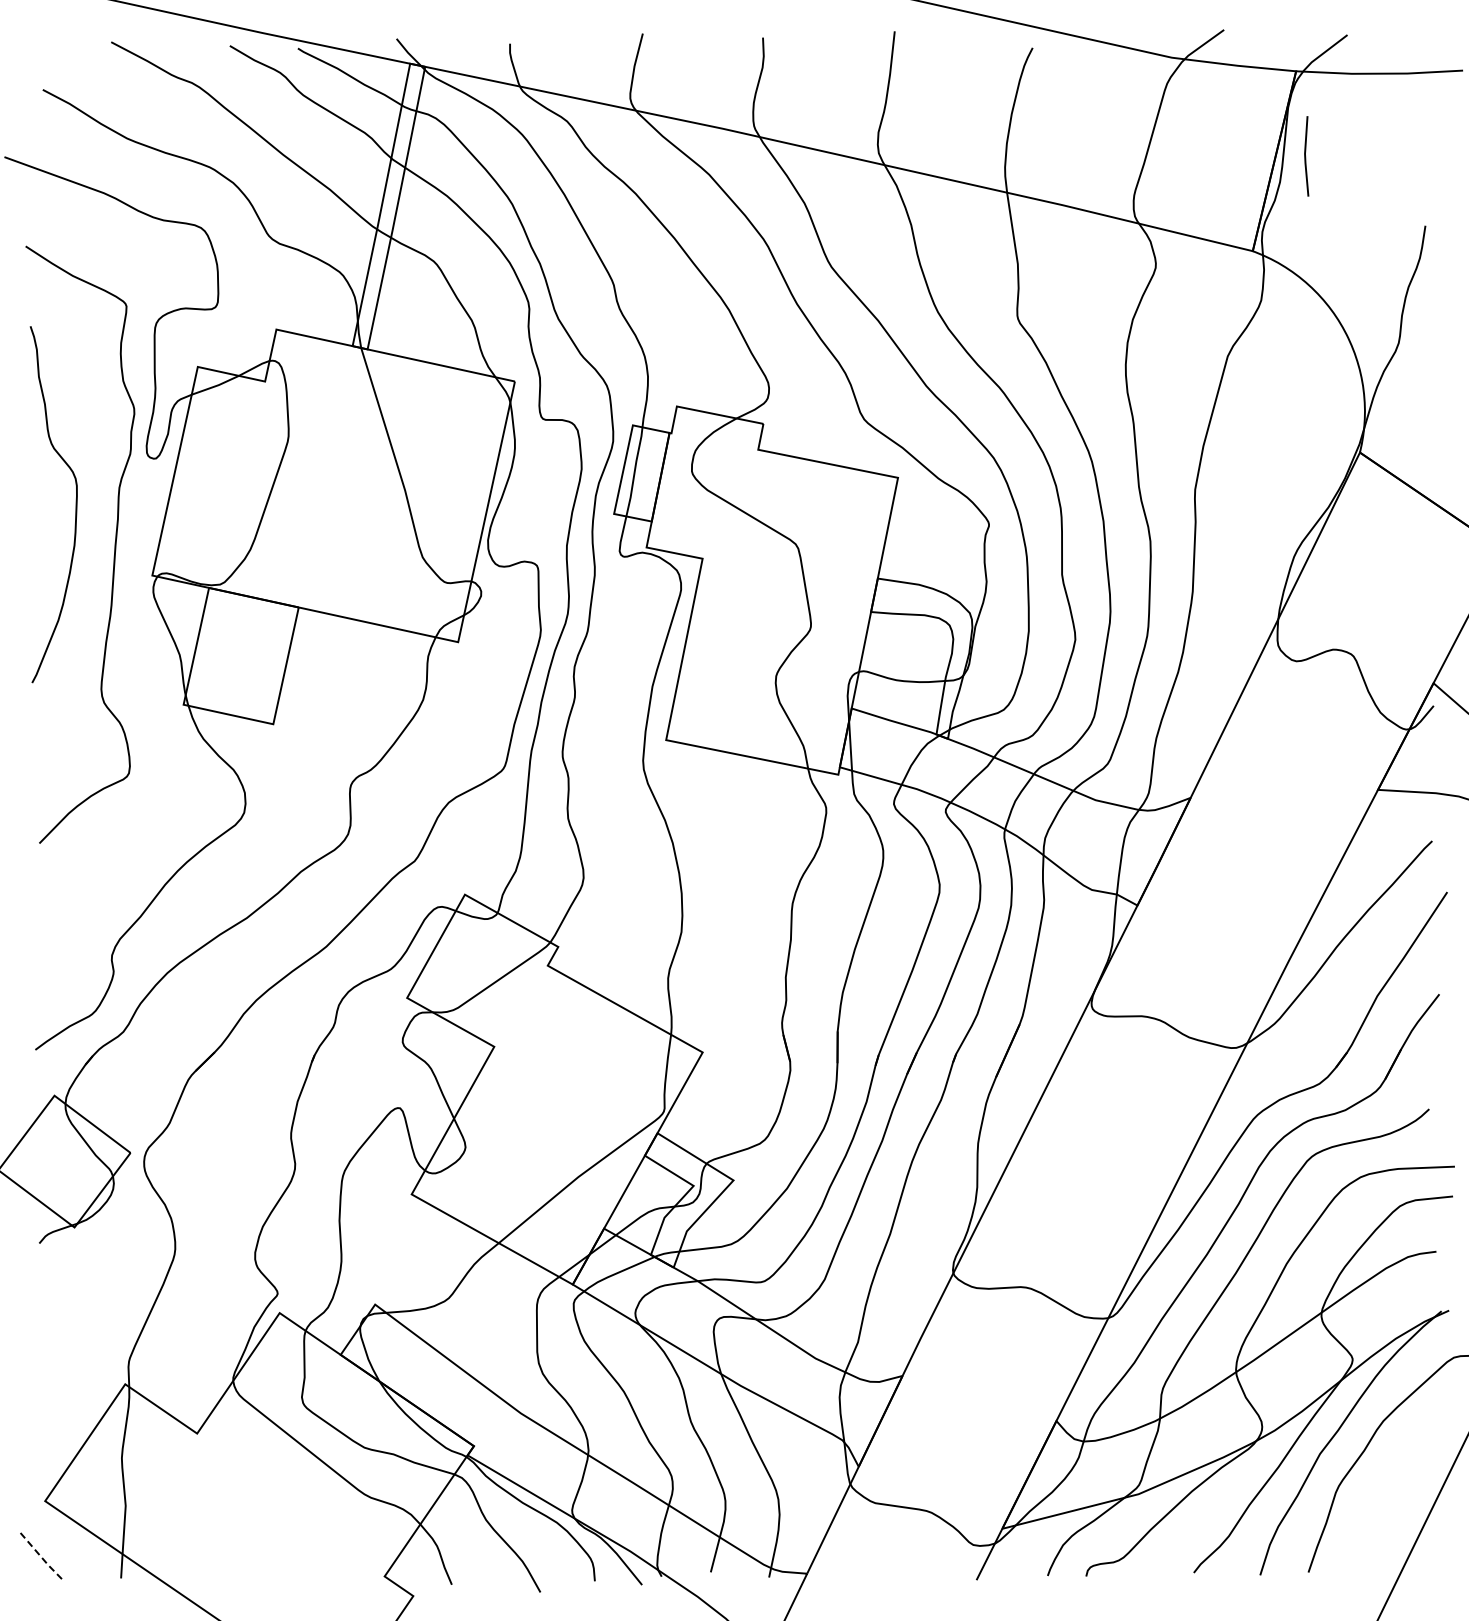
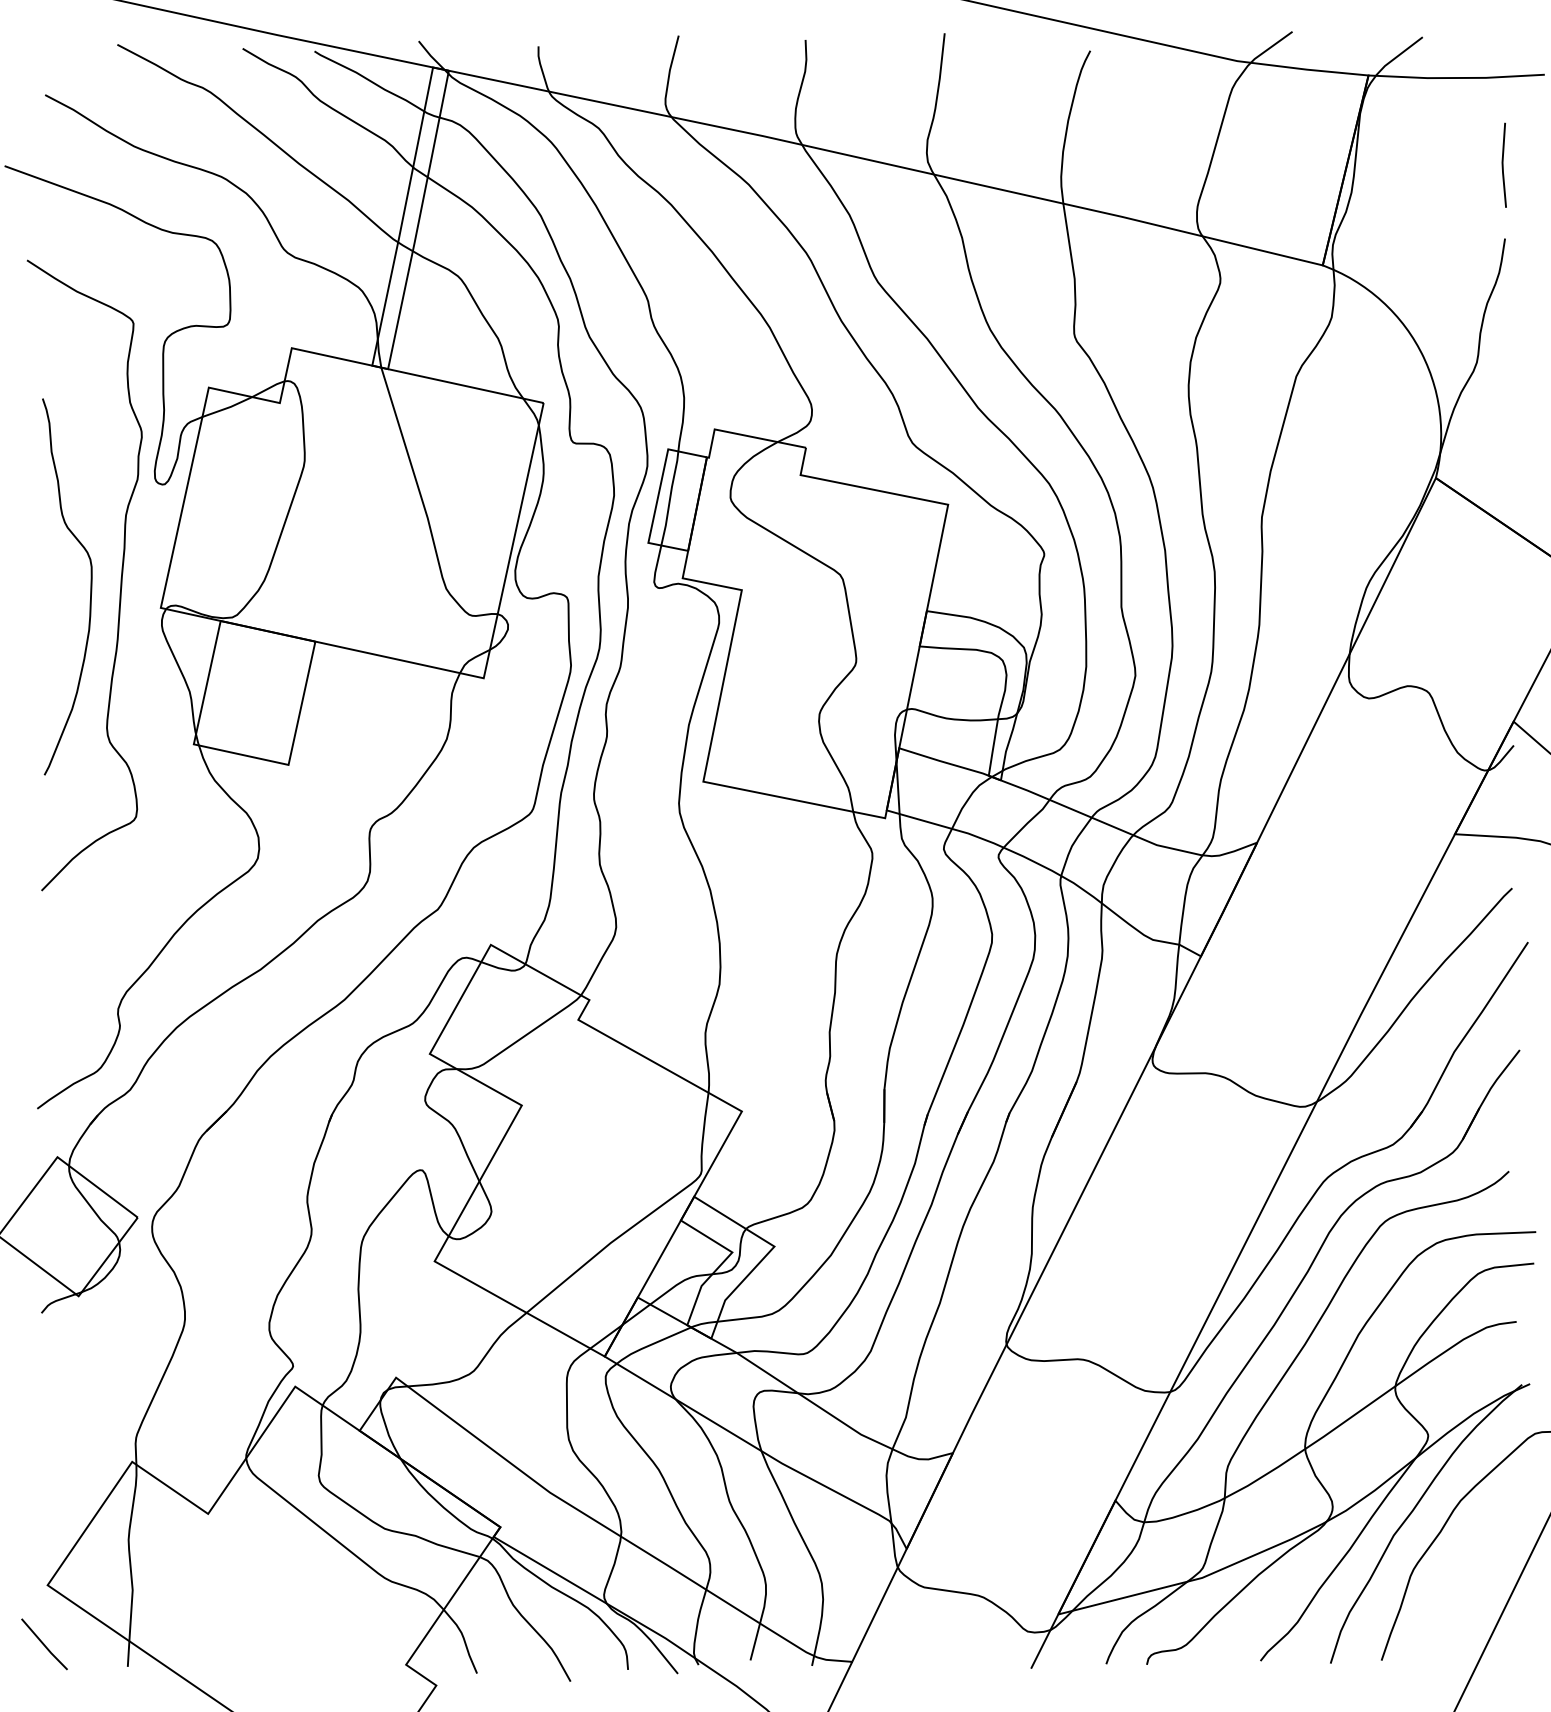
line: (1306, 156) -> (1504, 165), moved
curve: (75, 504) -> (90, 586), moved
line: (42, 1558) -> (44, 1645), dashed -> solid

